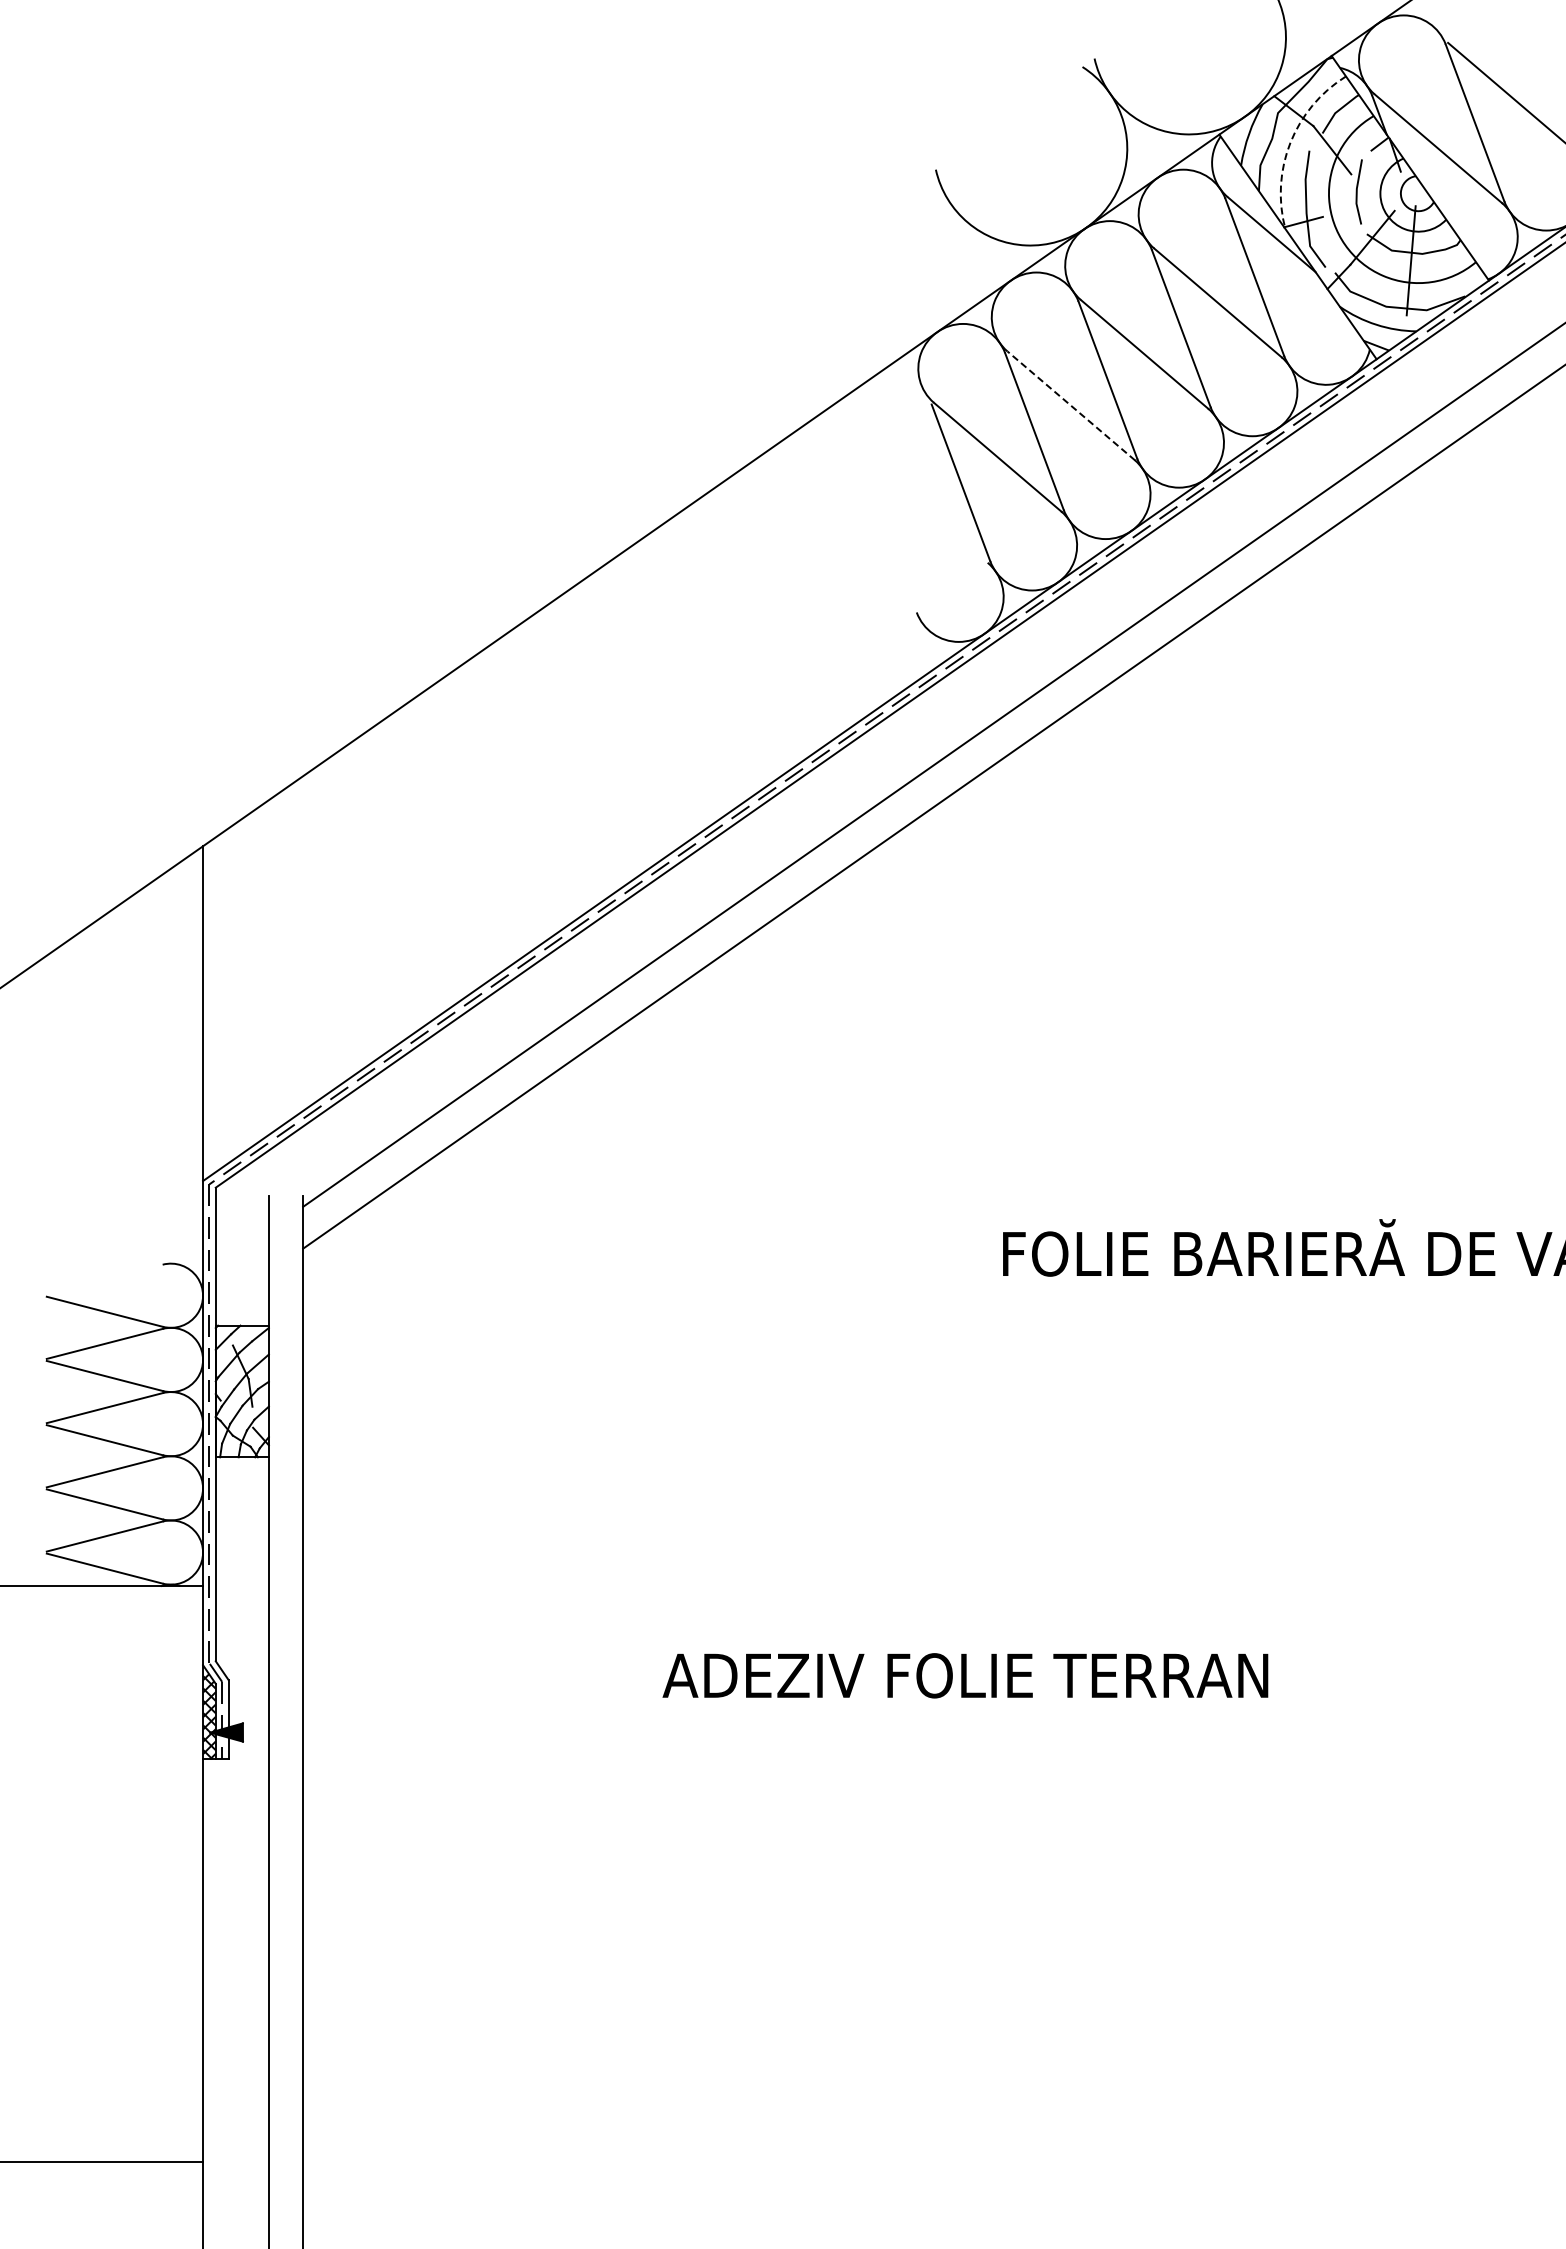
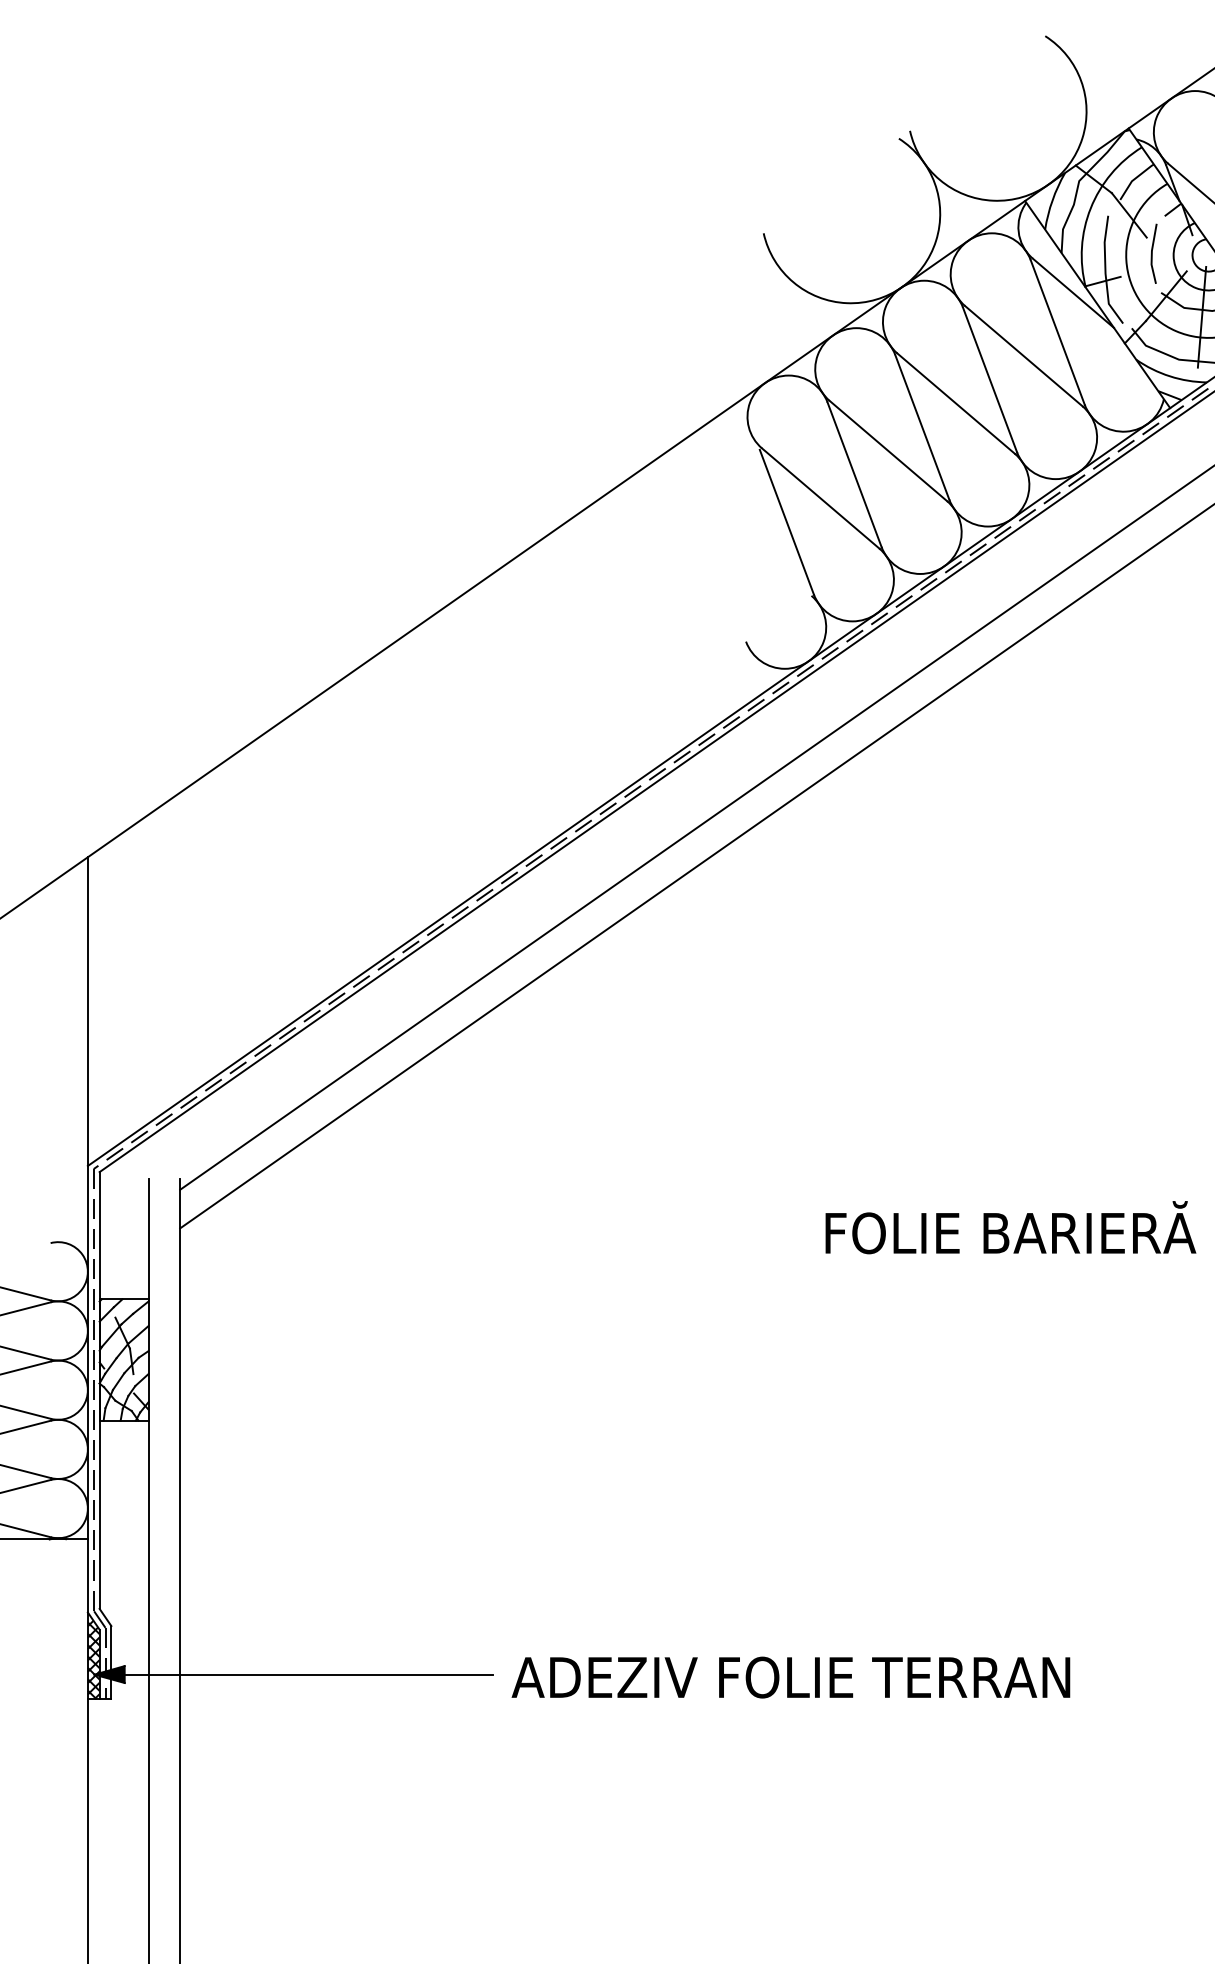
arc: (1290, 142) -> (1090, 208), dashed -> solid
line: (1071, 405) -> (888, 450), dashed -> solid
text: (965, 1675) -> (791, 1677), moved
line: (441, 1732) -> (307, 1674), added

